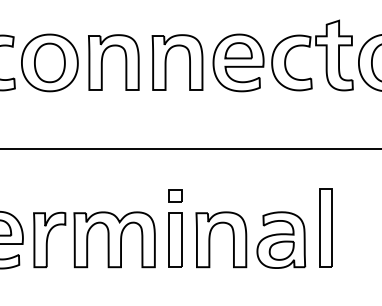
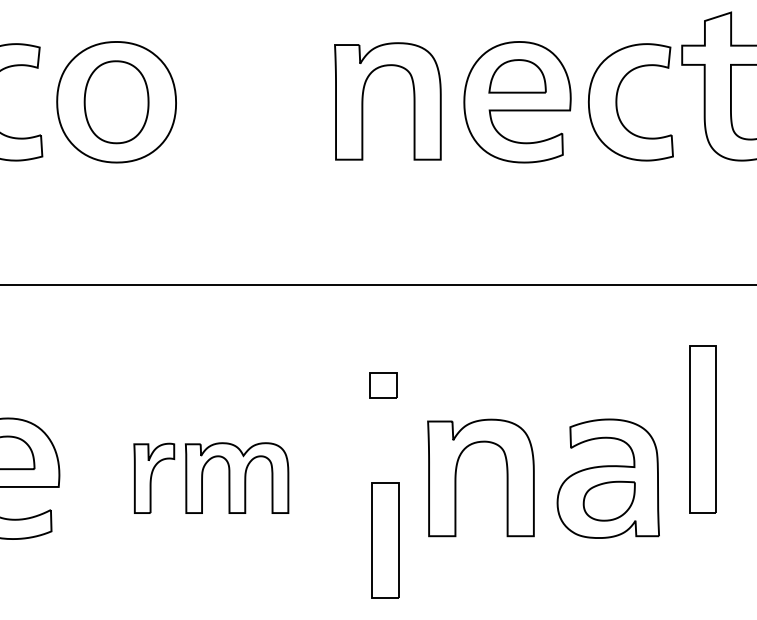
part: (102, 62) -> (228, 101), removed
part: (325, 227) -> (702, 428), moved
part: (94, 239) -> (211, 477), size x0.6
part: (175, 239) -> (385, 538), moved

